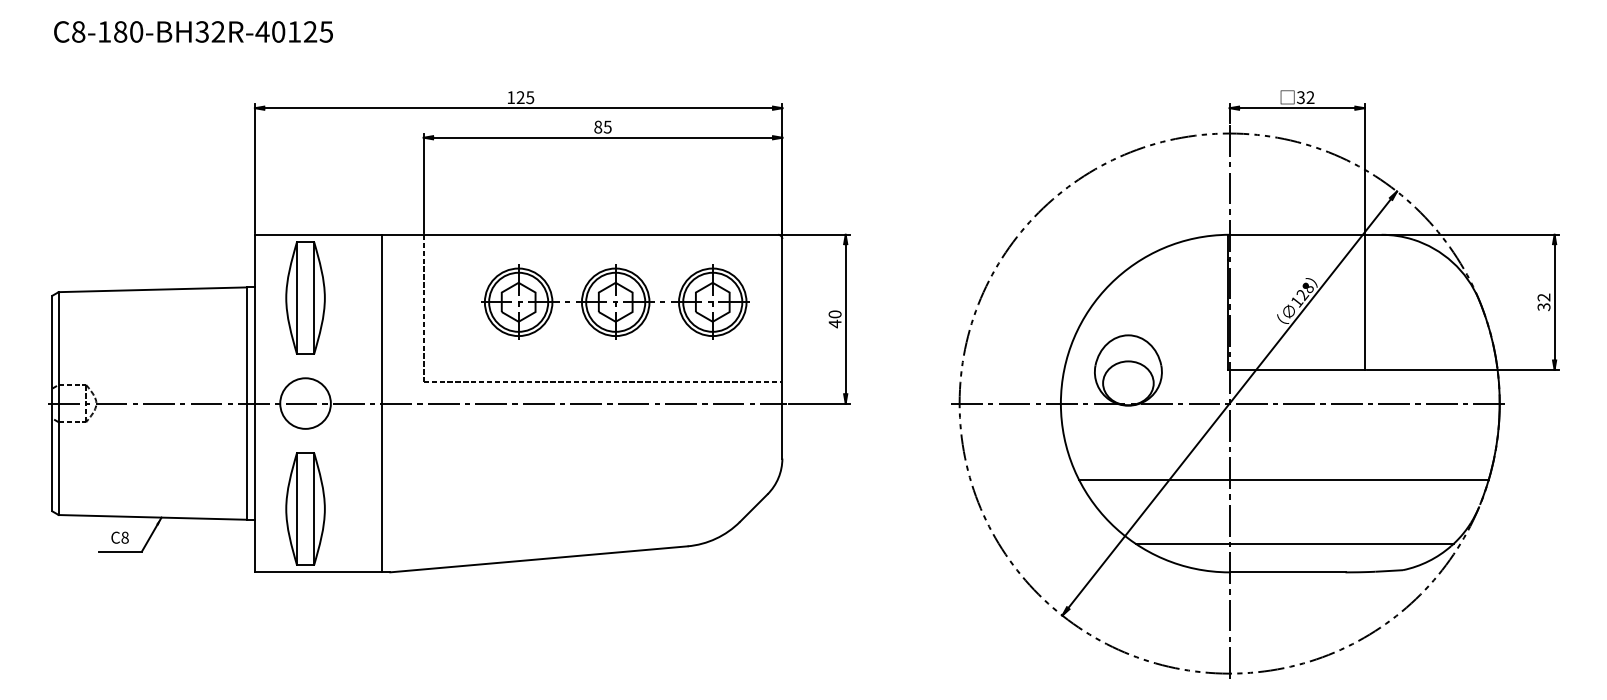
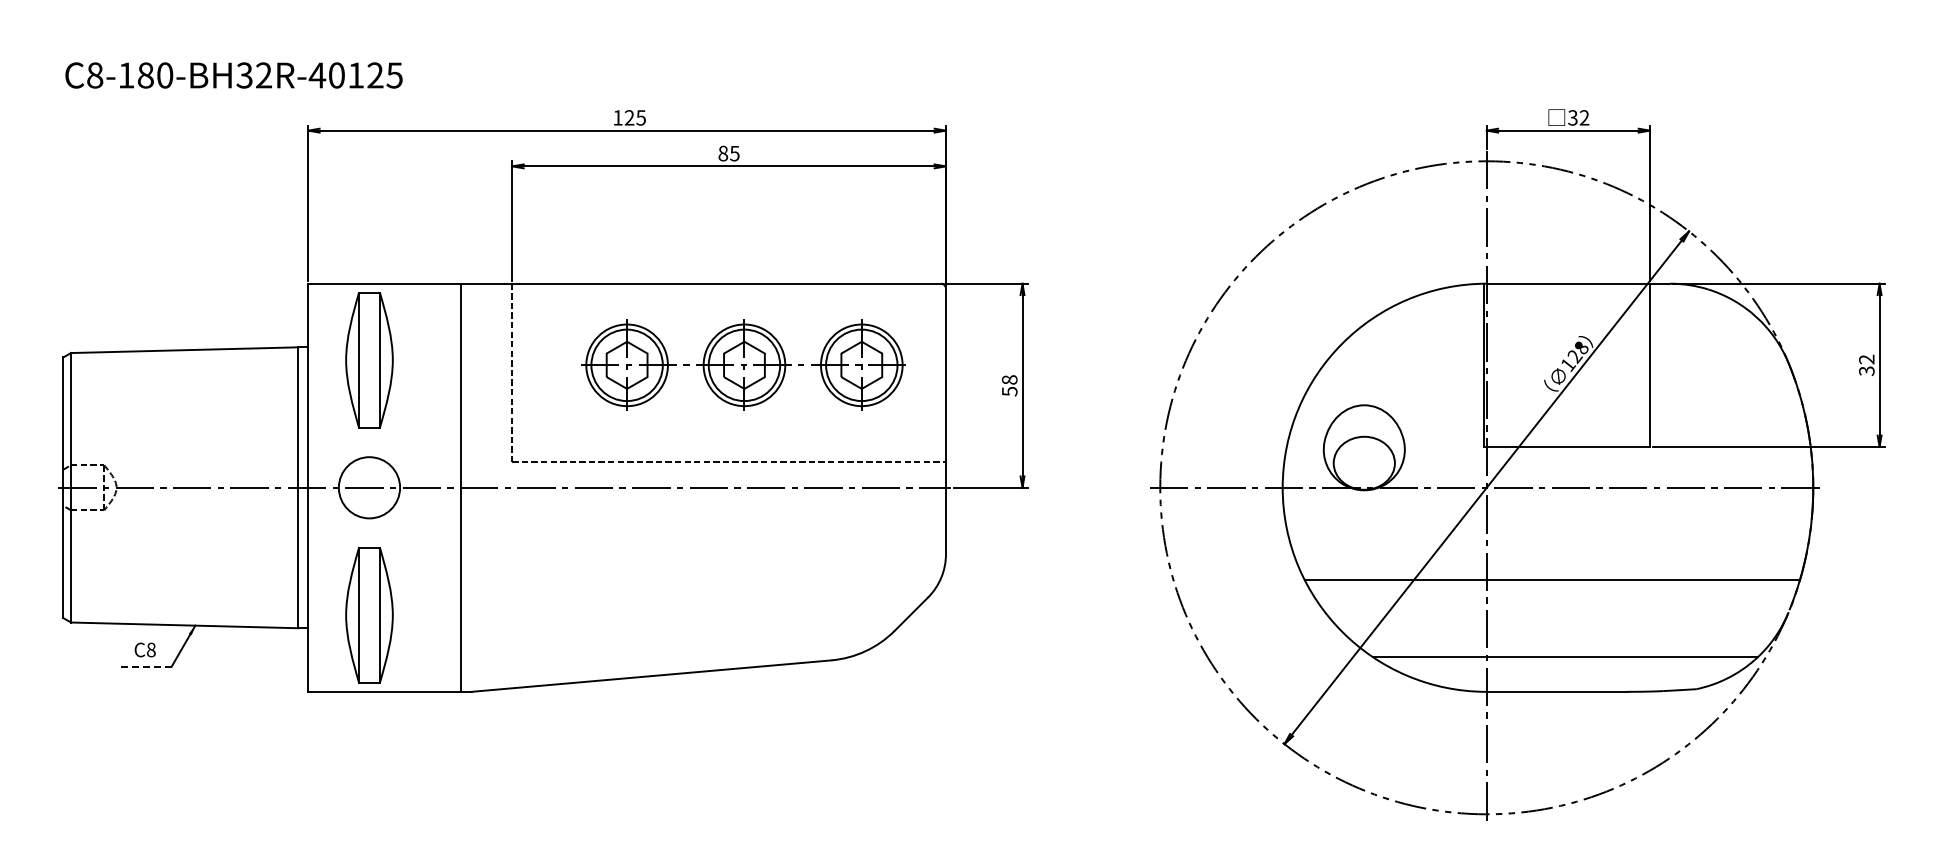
text: (193, 31) -> (233, 75), moved
text: (834, 318) -> (1009, 385), 40 -> 58
line: (119, 551) -> (144, 666), solid -> dashed

